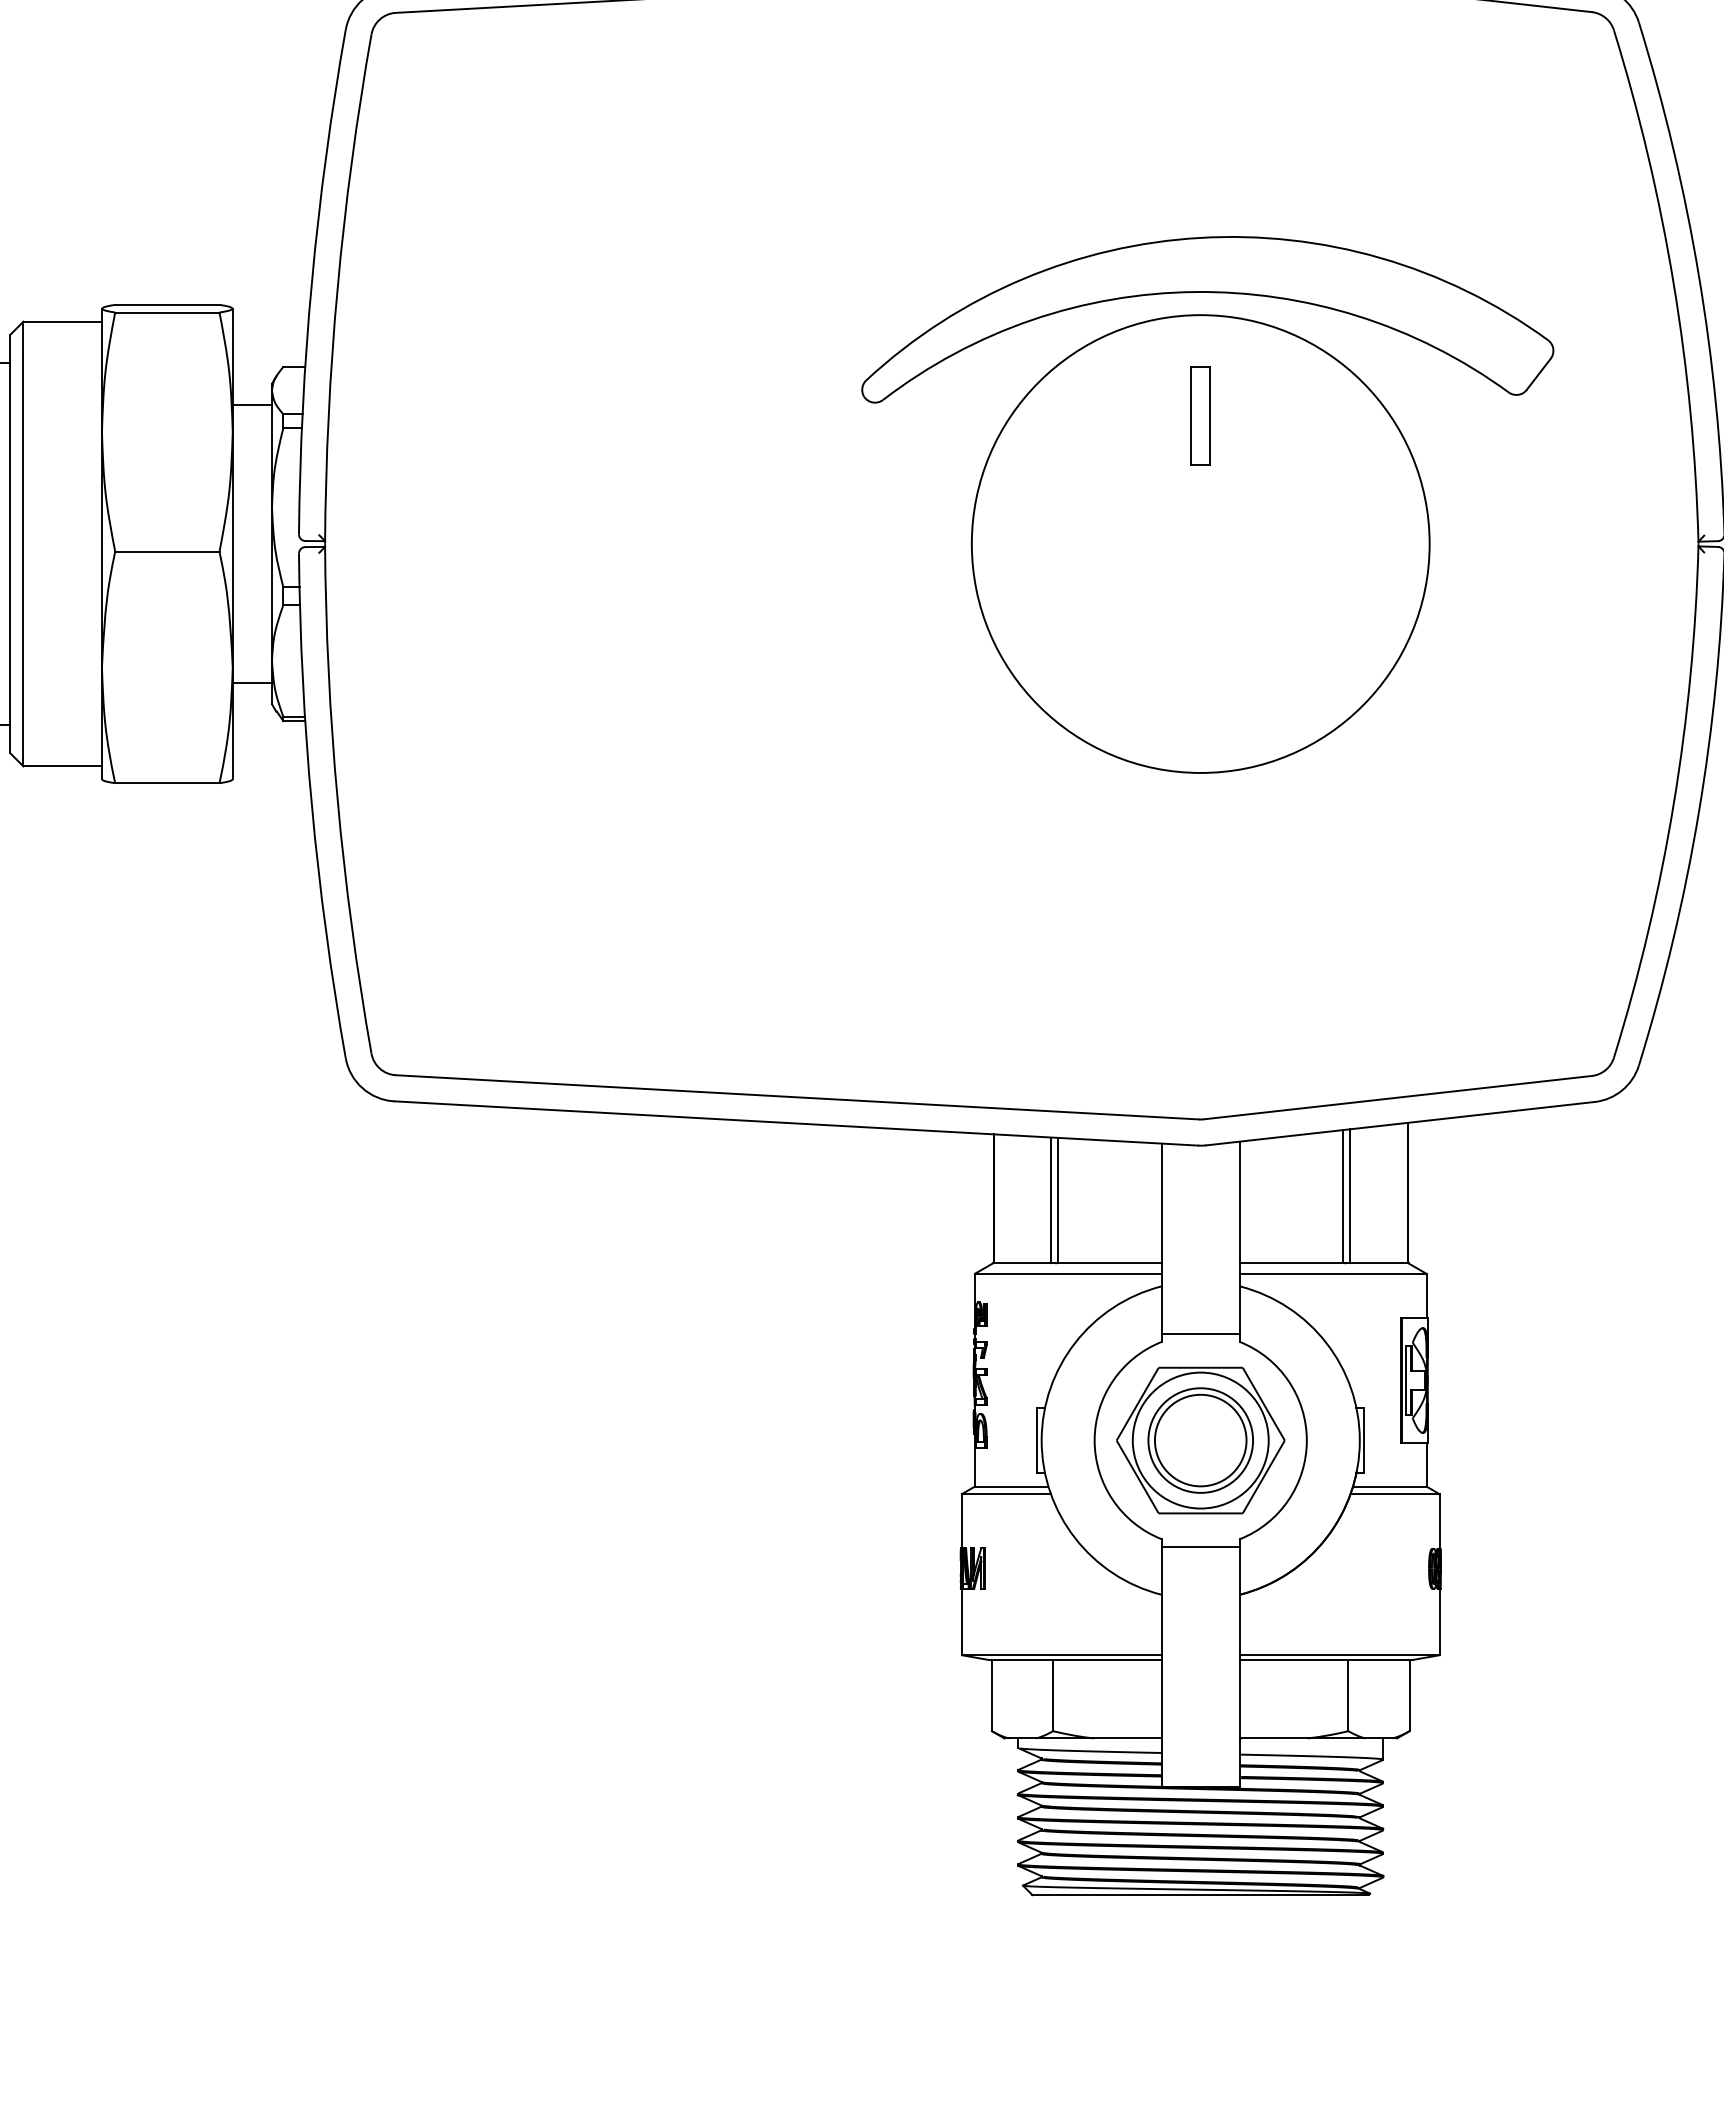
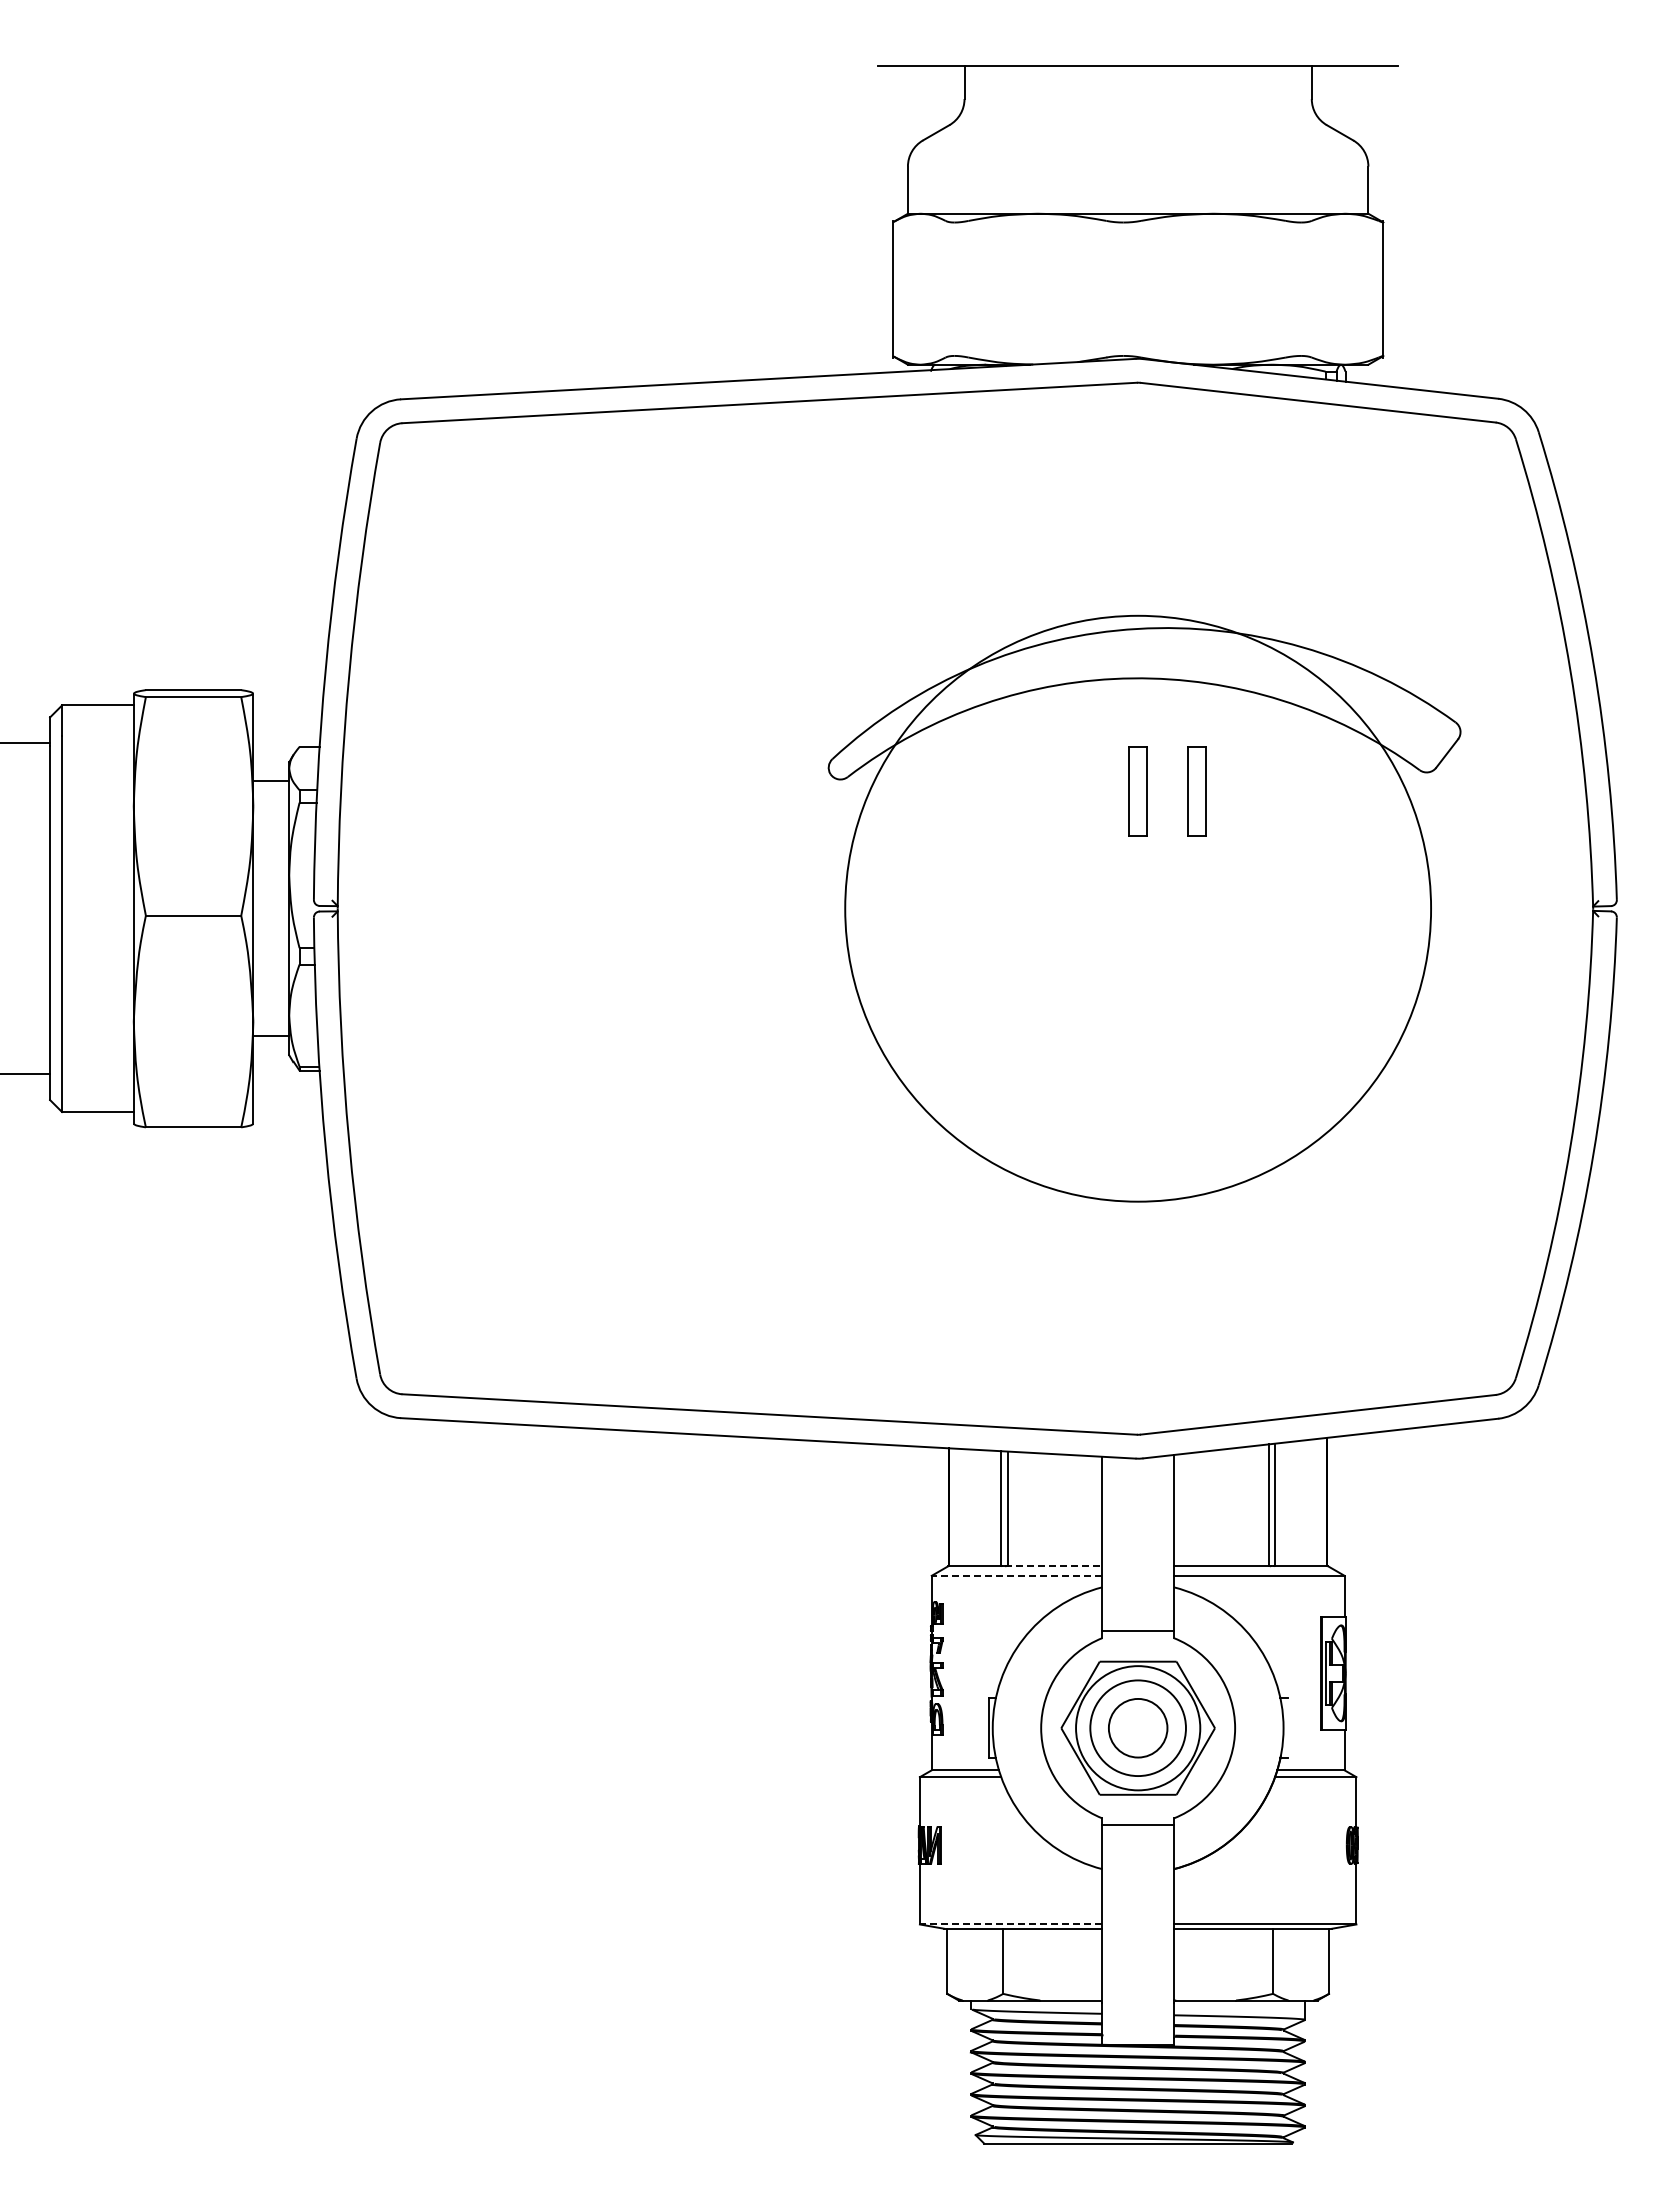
part: (1264, 415) -> (1196, 791), added
circle: (1200, 543) -> (1137, 908), size x1.4
line: (1108, 1263) -> (1053, 1566), solid -> dashed
line: (1067, 1273) -> (1016, 1575), solid -> dashed
circle: (1201, 1440) -> (1138, 1728), size x0.7
line: (1364, 1440) -> (1287, 1728), removed
line: (1061, 1655) -> (1010, 1924), solid -> dashed

